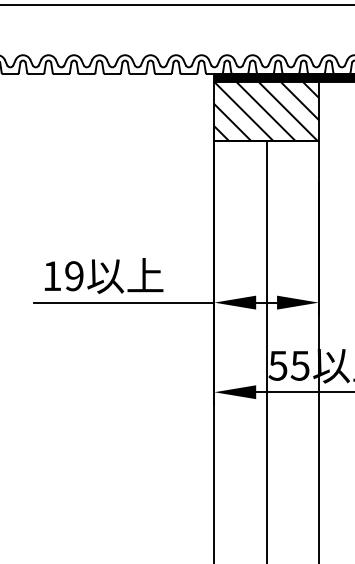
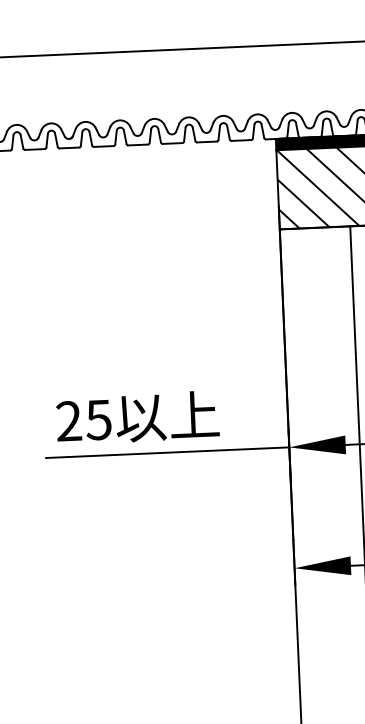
text: (63, 276) -> (84, 421), 19 -> 25

